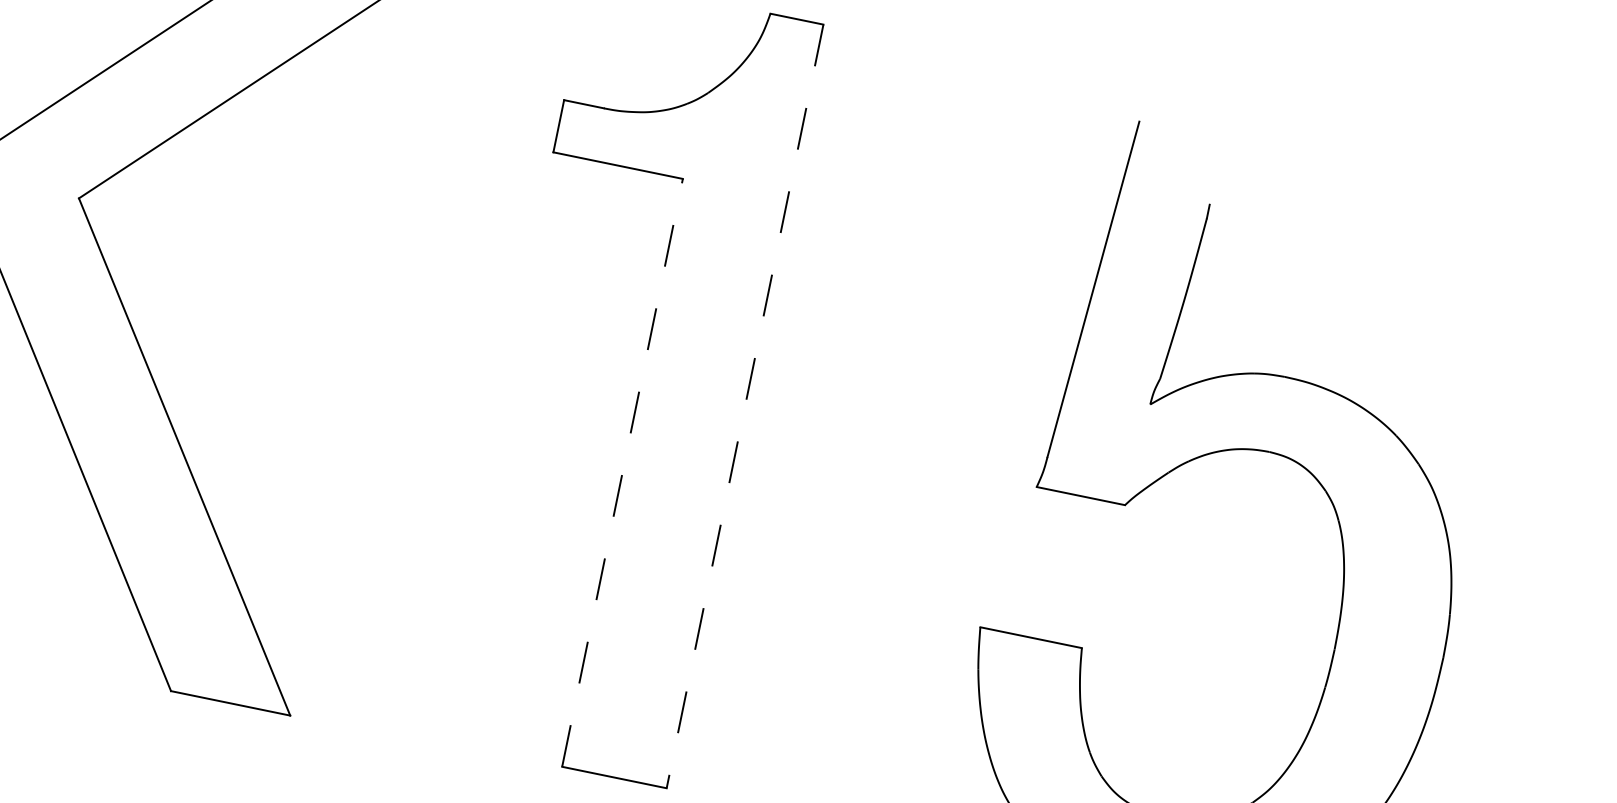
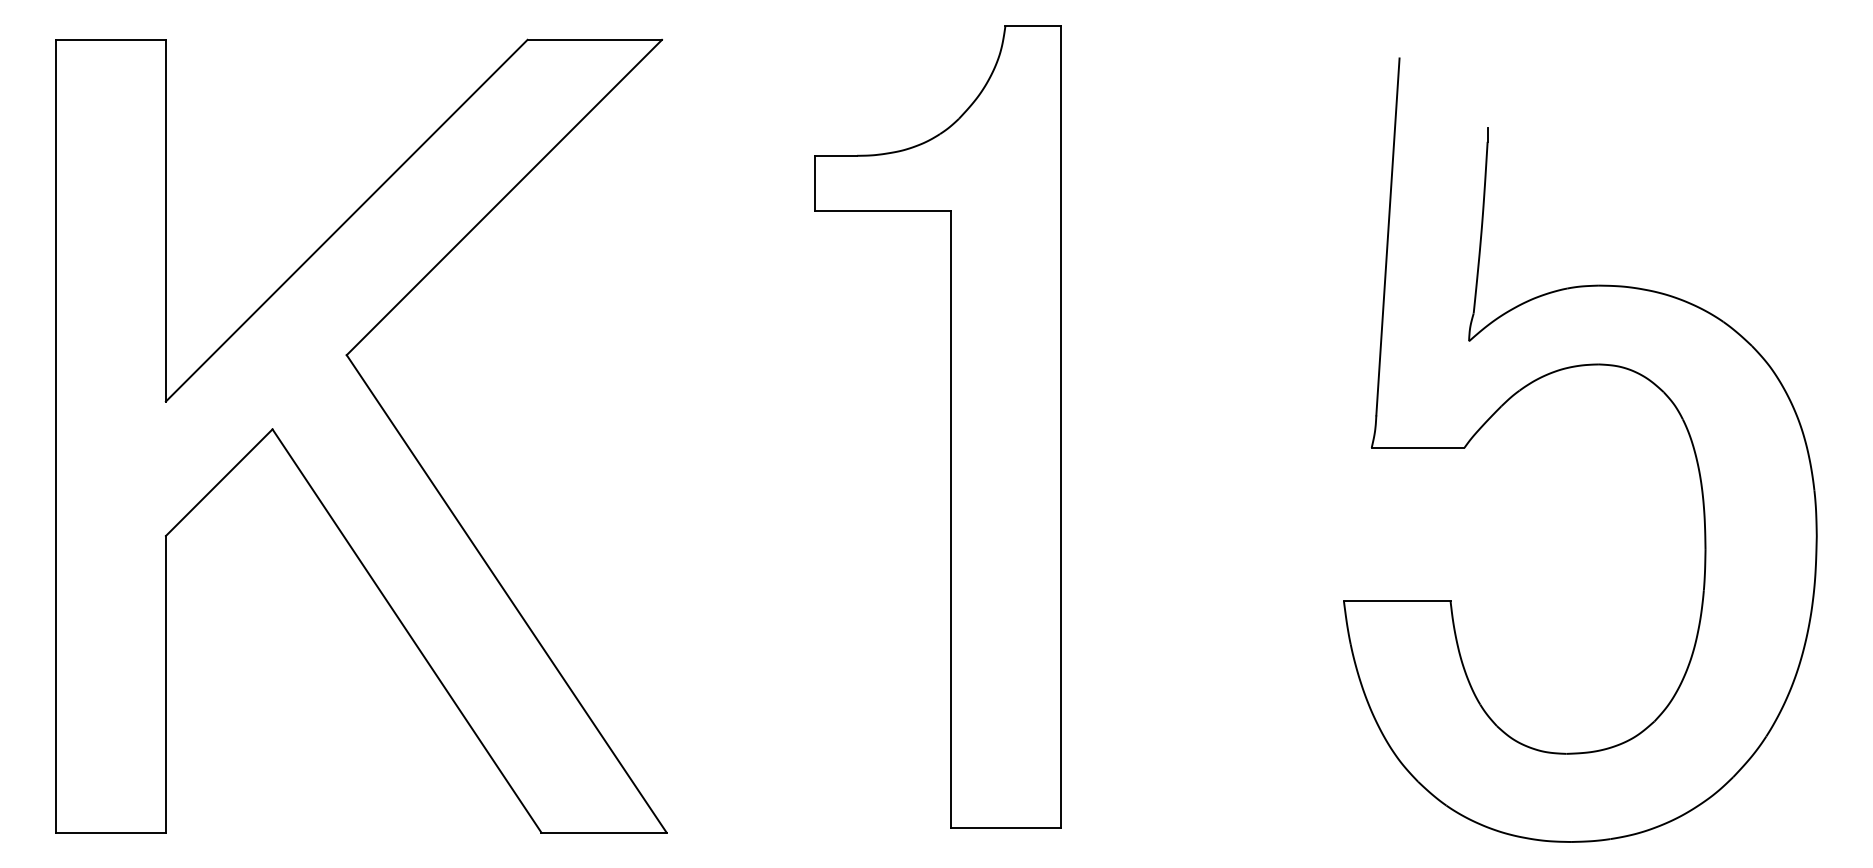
line: (745, 406) -> (1061, 427), dashed -> solid
line: (622, 473) -> (951, 519), dashed -> solid

